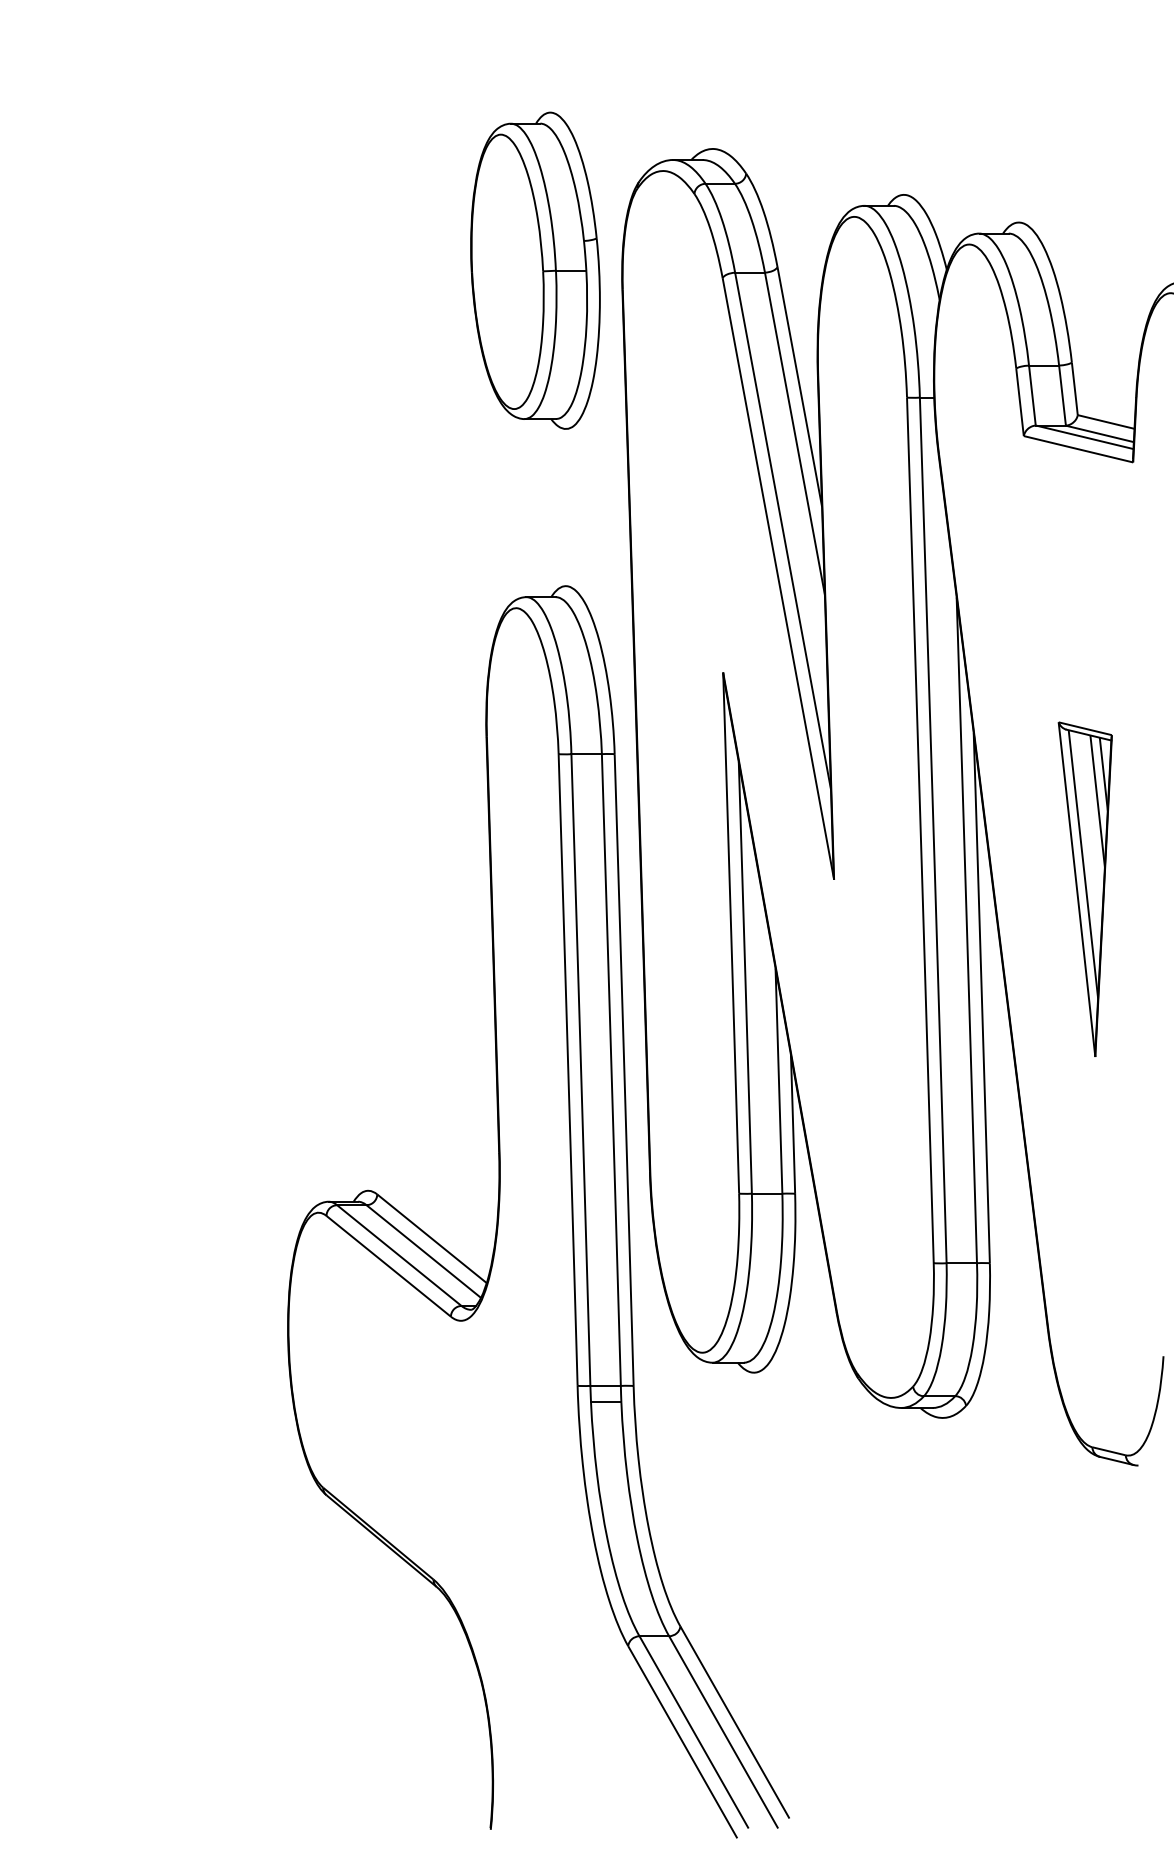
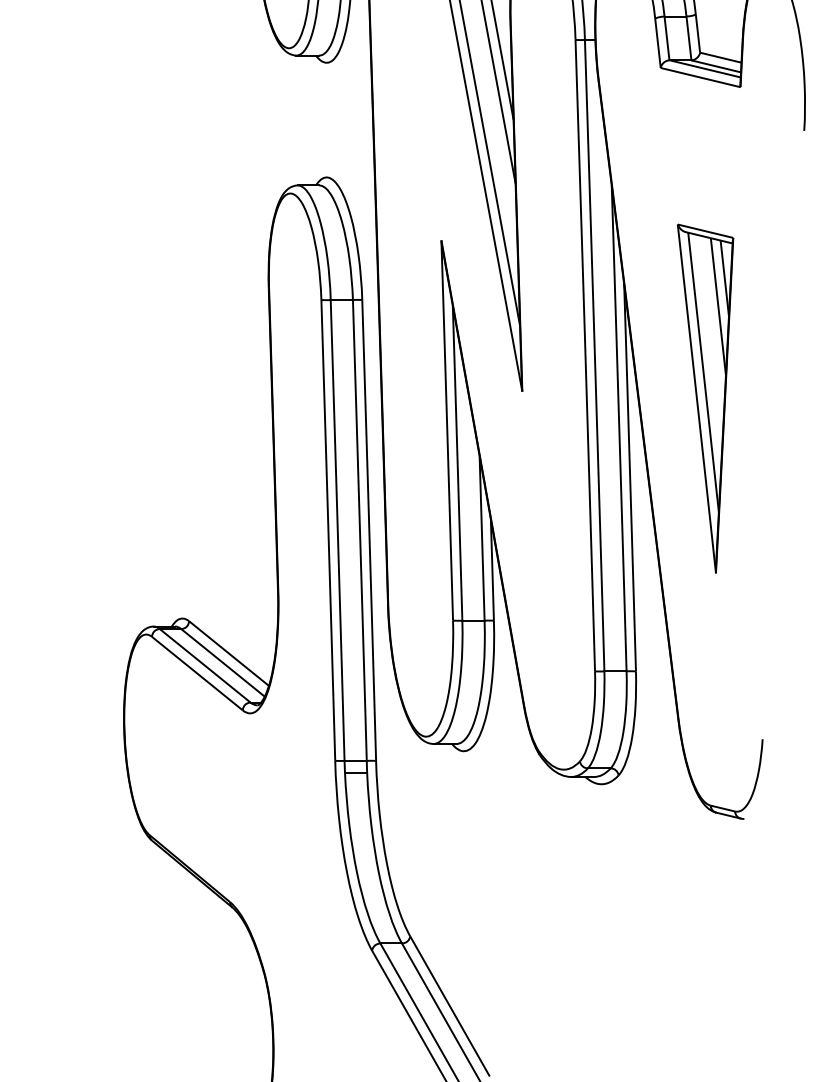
part: (1085, 889) -> (705, 398), size x1.43

